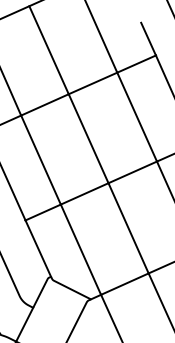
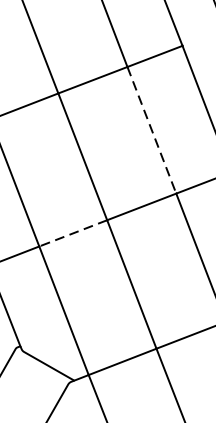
line: (137, 117) -> (152, 130), solid -> dashed
line: (84, 194) -> (72, 234), solid -> dashed

